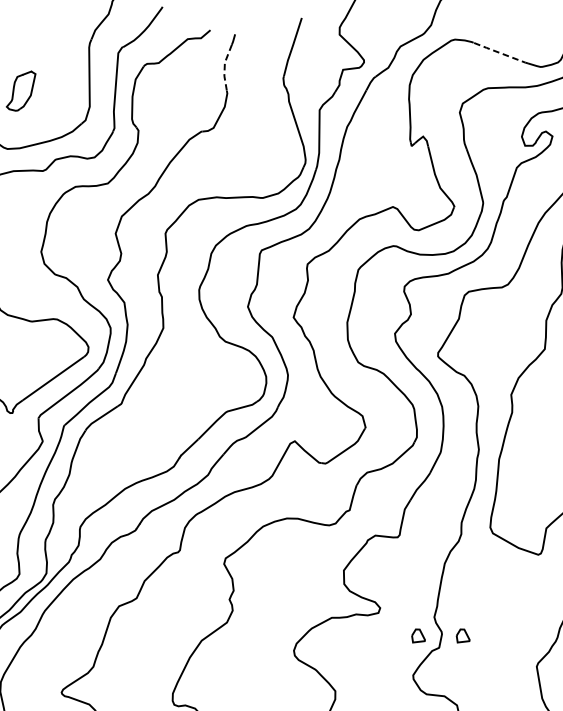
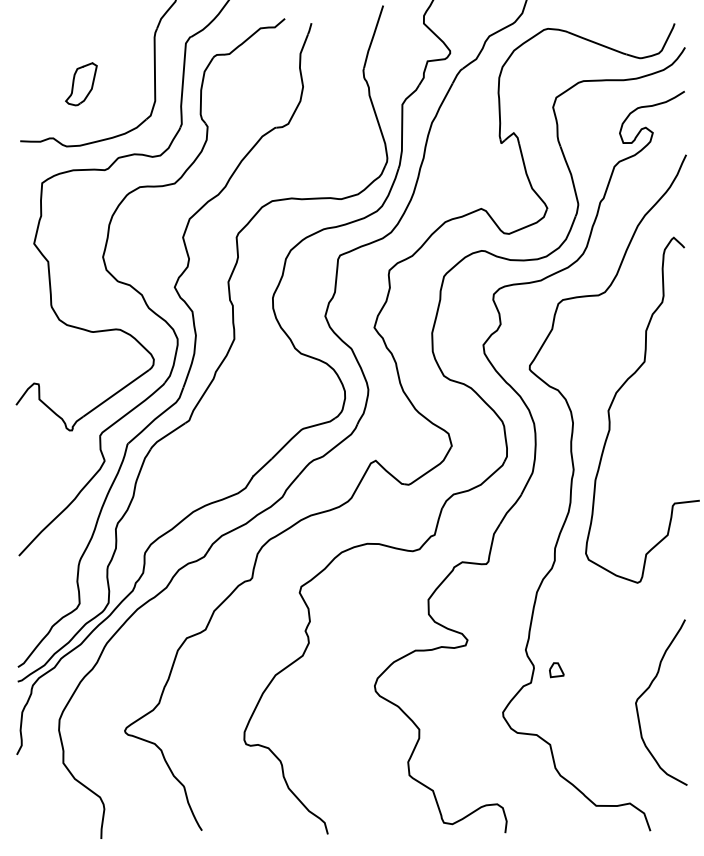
line: (500, 53) -> (596, 43), dashed -> solid
line: (224, 68) -> (300, 59), dashed -> solid
part: (418, 636) -> (508, 670), removed

